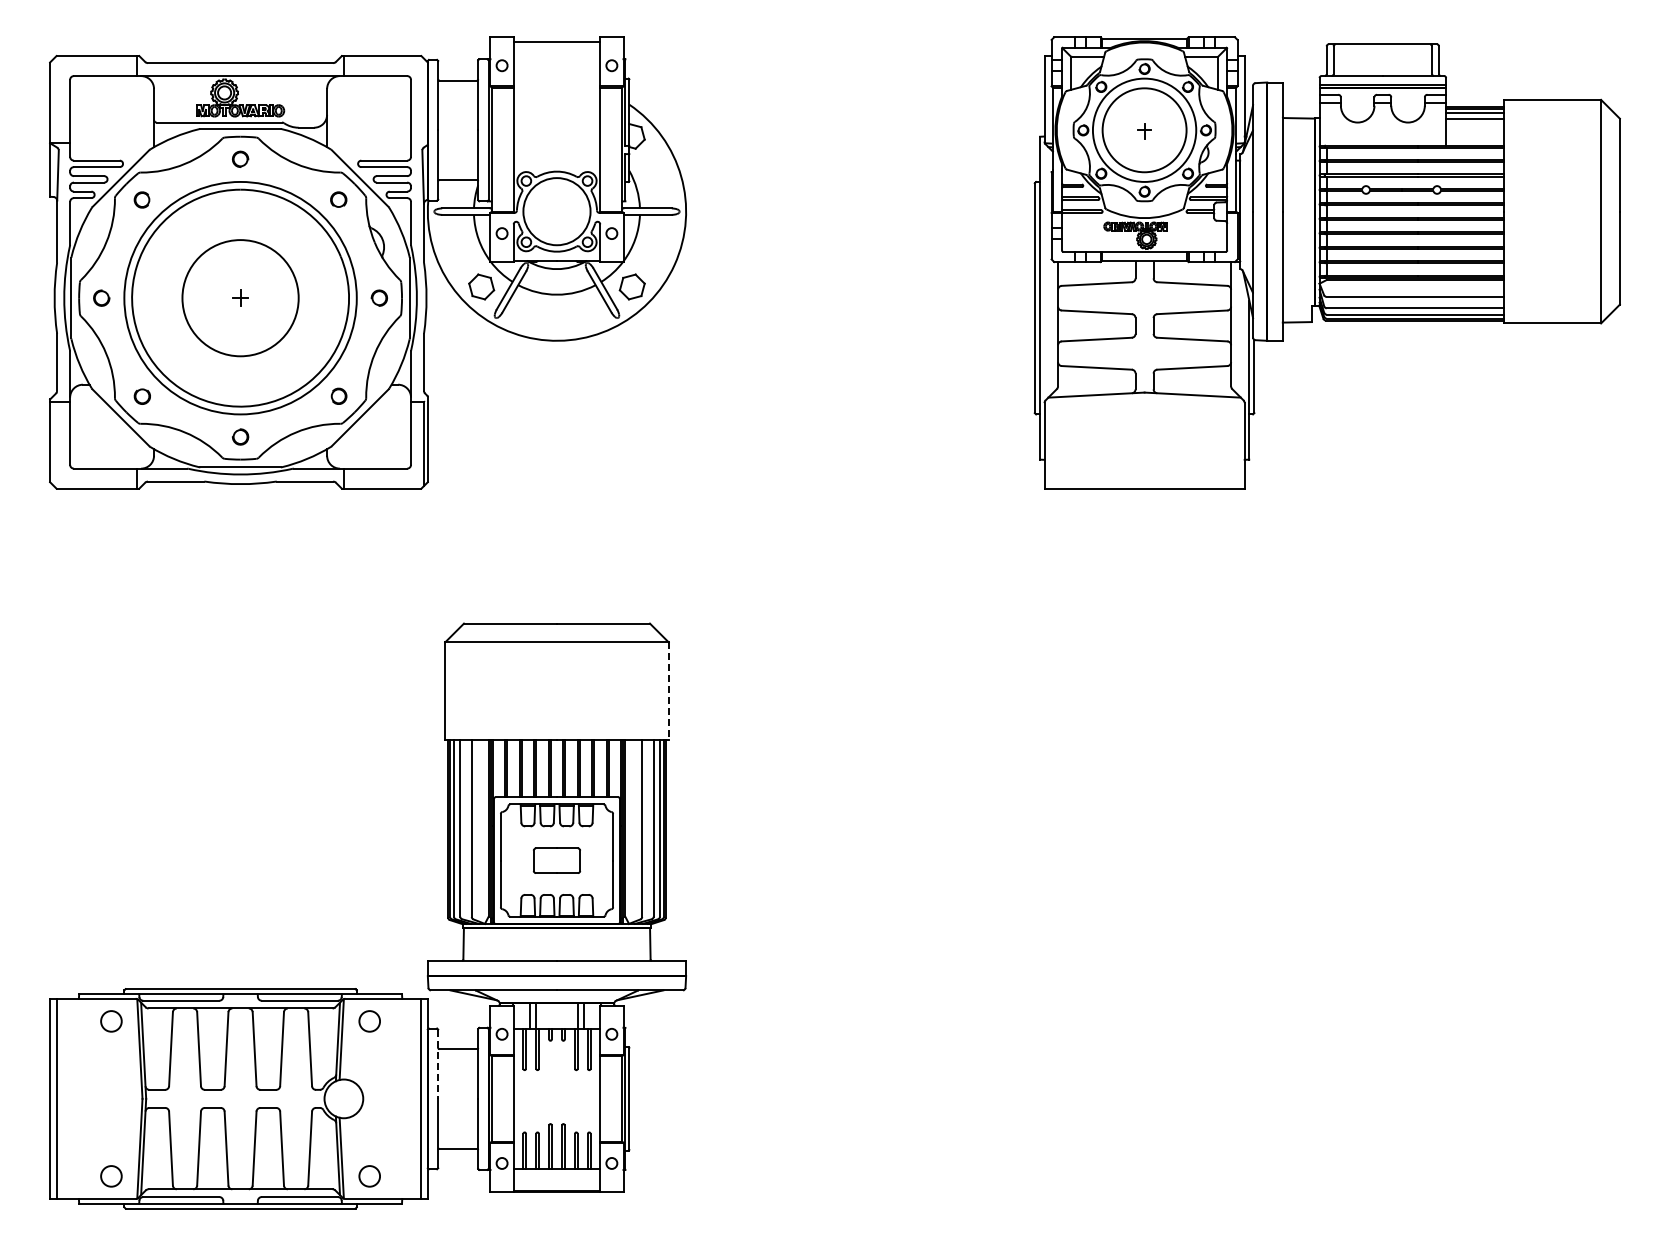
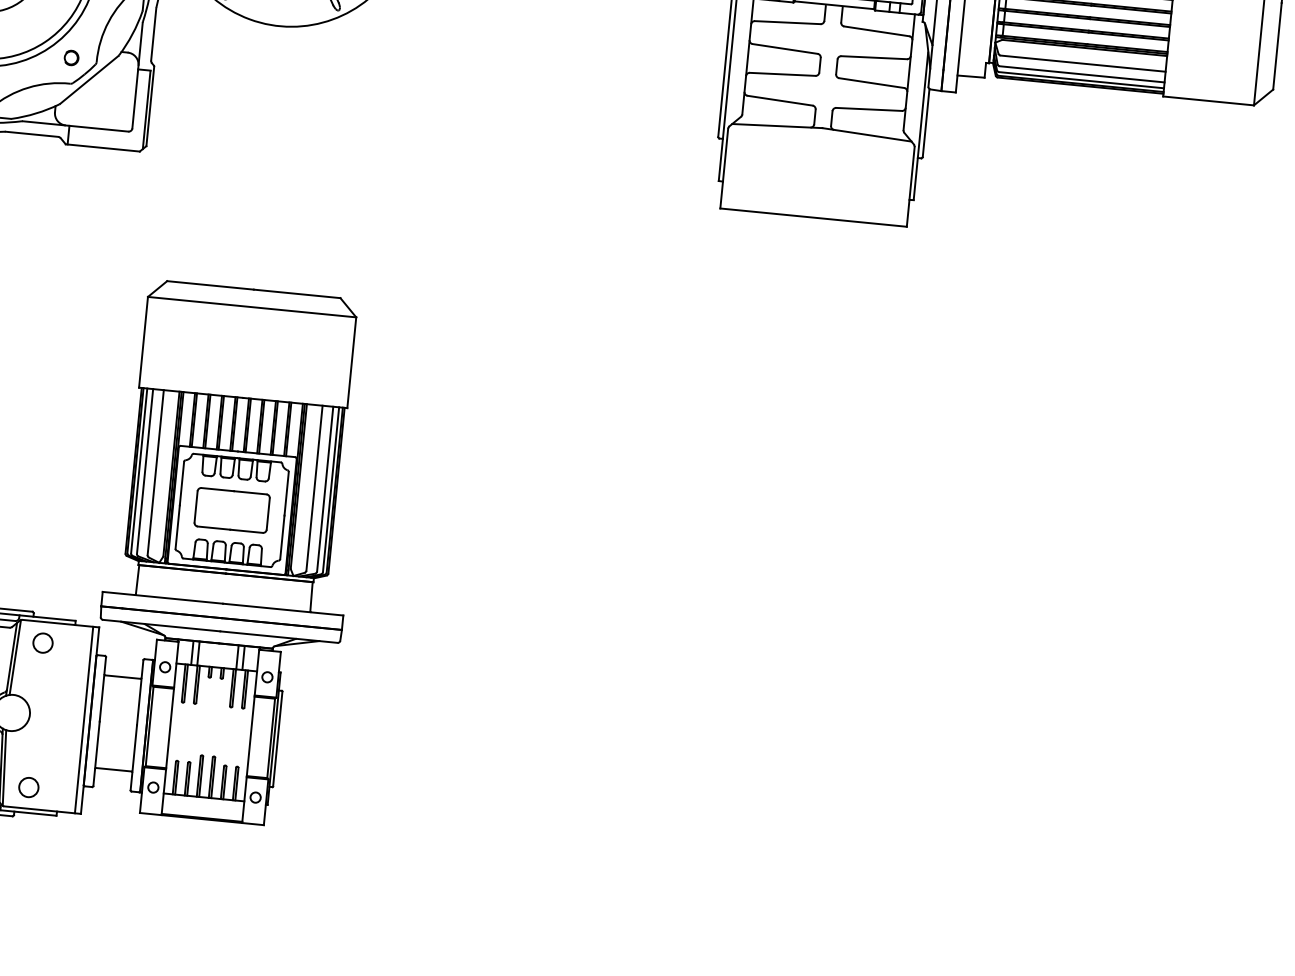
line: (668, 691) -> (351, 363), dashed -> solid
part: (556, 860) -> (231, 510), size x1.67
line: (438, 1064) -> (103, 689), dashed -> solid

